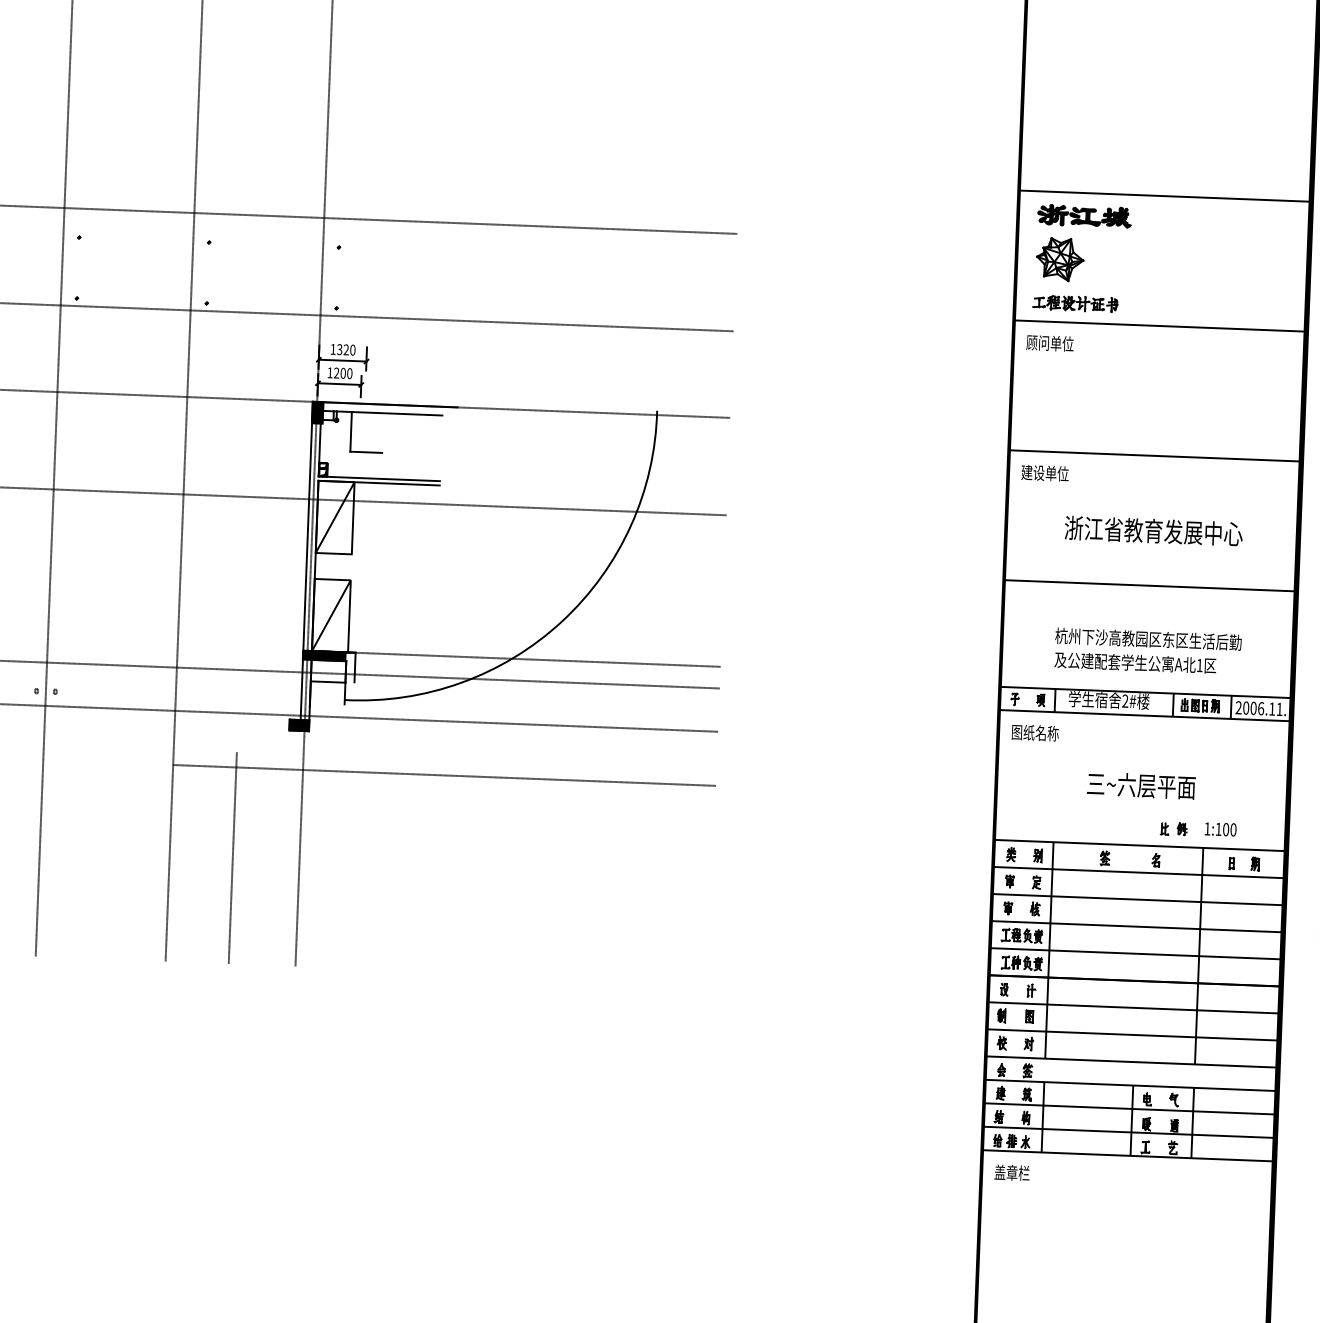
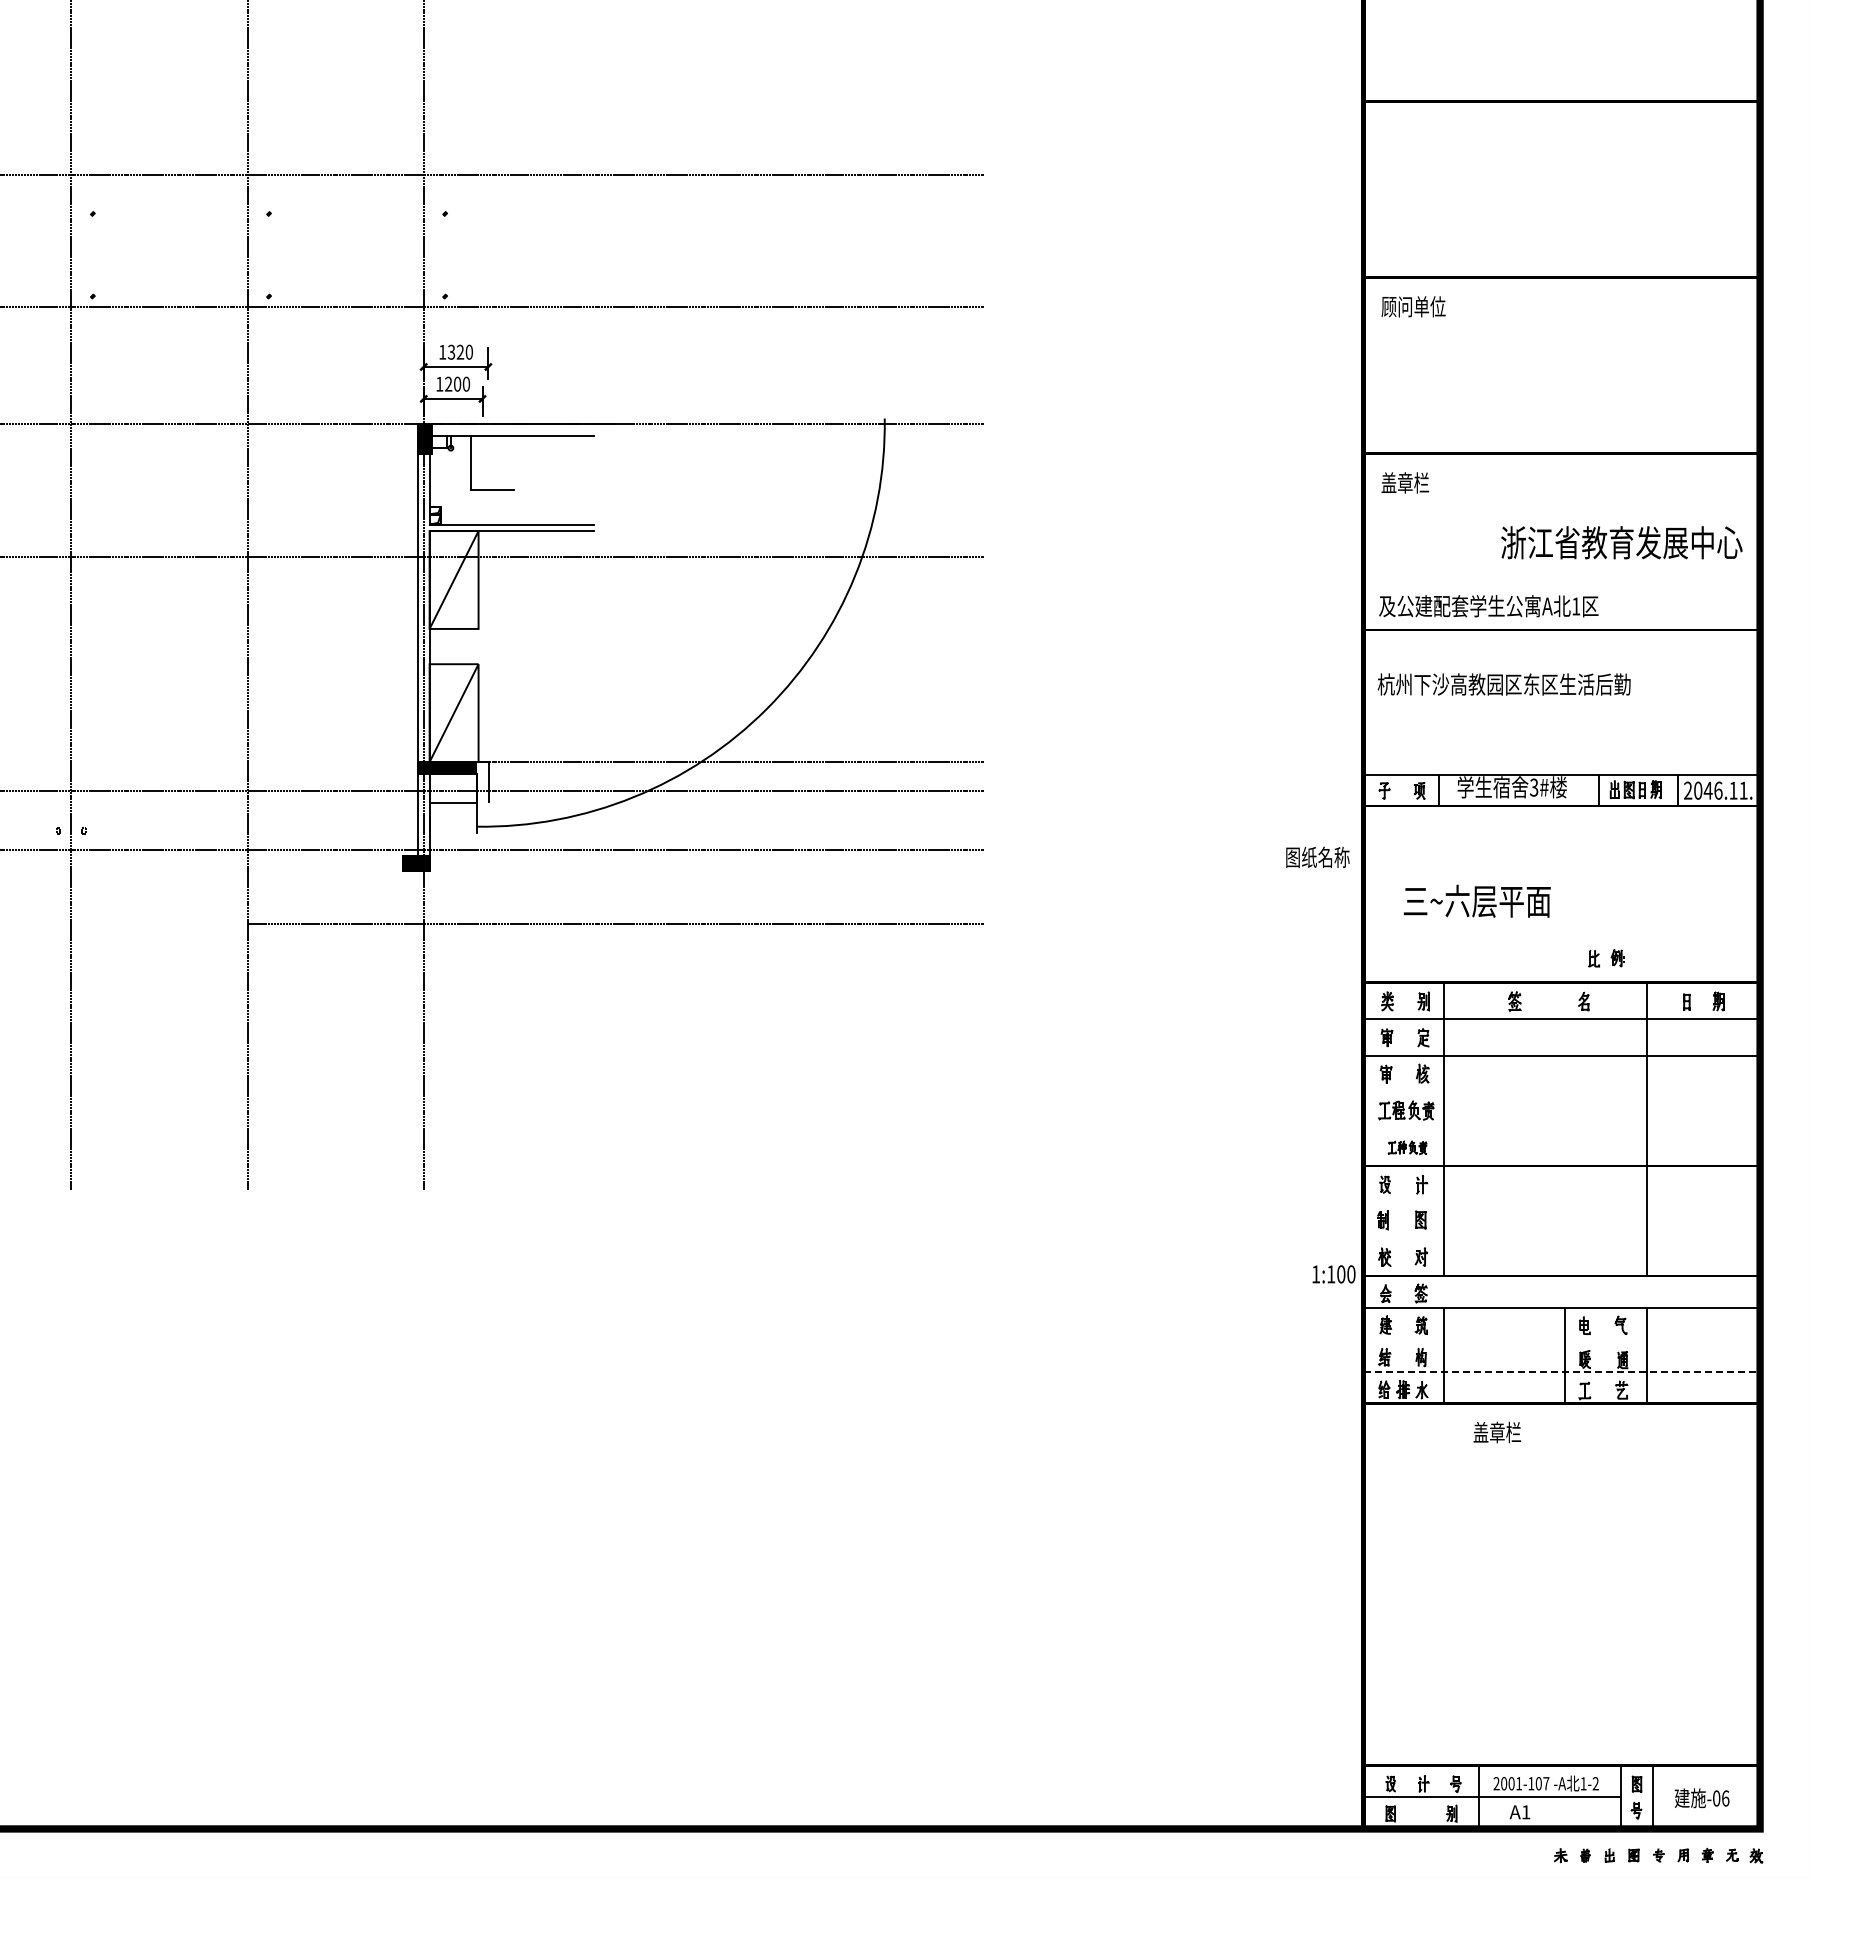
part: (1082, 258) -> (1453, 190), removed
text: (1045, 472) -> (1413, 482), 建设单位 -> 盖章栏
text: (1153, 530) -> (1621, 542), moved
text: (1147, 639) -> (1503, 684), moved
text: (1135, 663) -> (1488, 606), moved
text: (1125, 701) -> (1534, 787), 2# -> 3#
text: (1253, 708) -> (1707, 790), 2006.11. -> 2046.11.
text: (1035, 733) -> (1317, 857), moved
text: (1140, 785) -> (1476, 900), moved
text: (1220, 829) -> (1333, 1274), moved
line: (233, 858) -> (333, 1046), removed
line: (1136, 926) -> (1561, 1092), removed
line: (1135, 953) -> (1561, 1129), removed
part: (1021, 962) -> (1407, 1147), size x0.7
line: (1133, 1007) -> (1561, 1202), removed
line: (1132, 1035) -> (1561, 1239), removed
line: (1129, 1108) -> (1561, 1339), removed
line: (1129, 1132) -> (1562, 1371), solid -> dashed
text: (1012, 1172) -> (1497, 1432), moved

